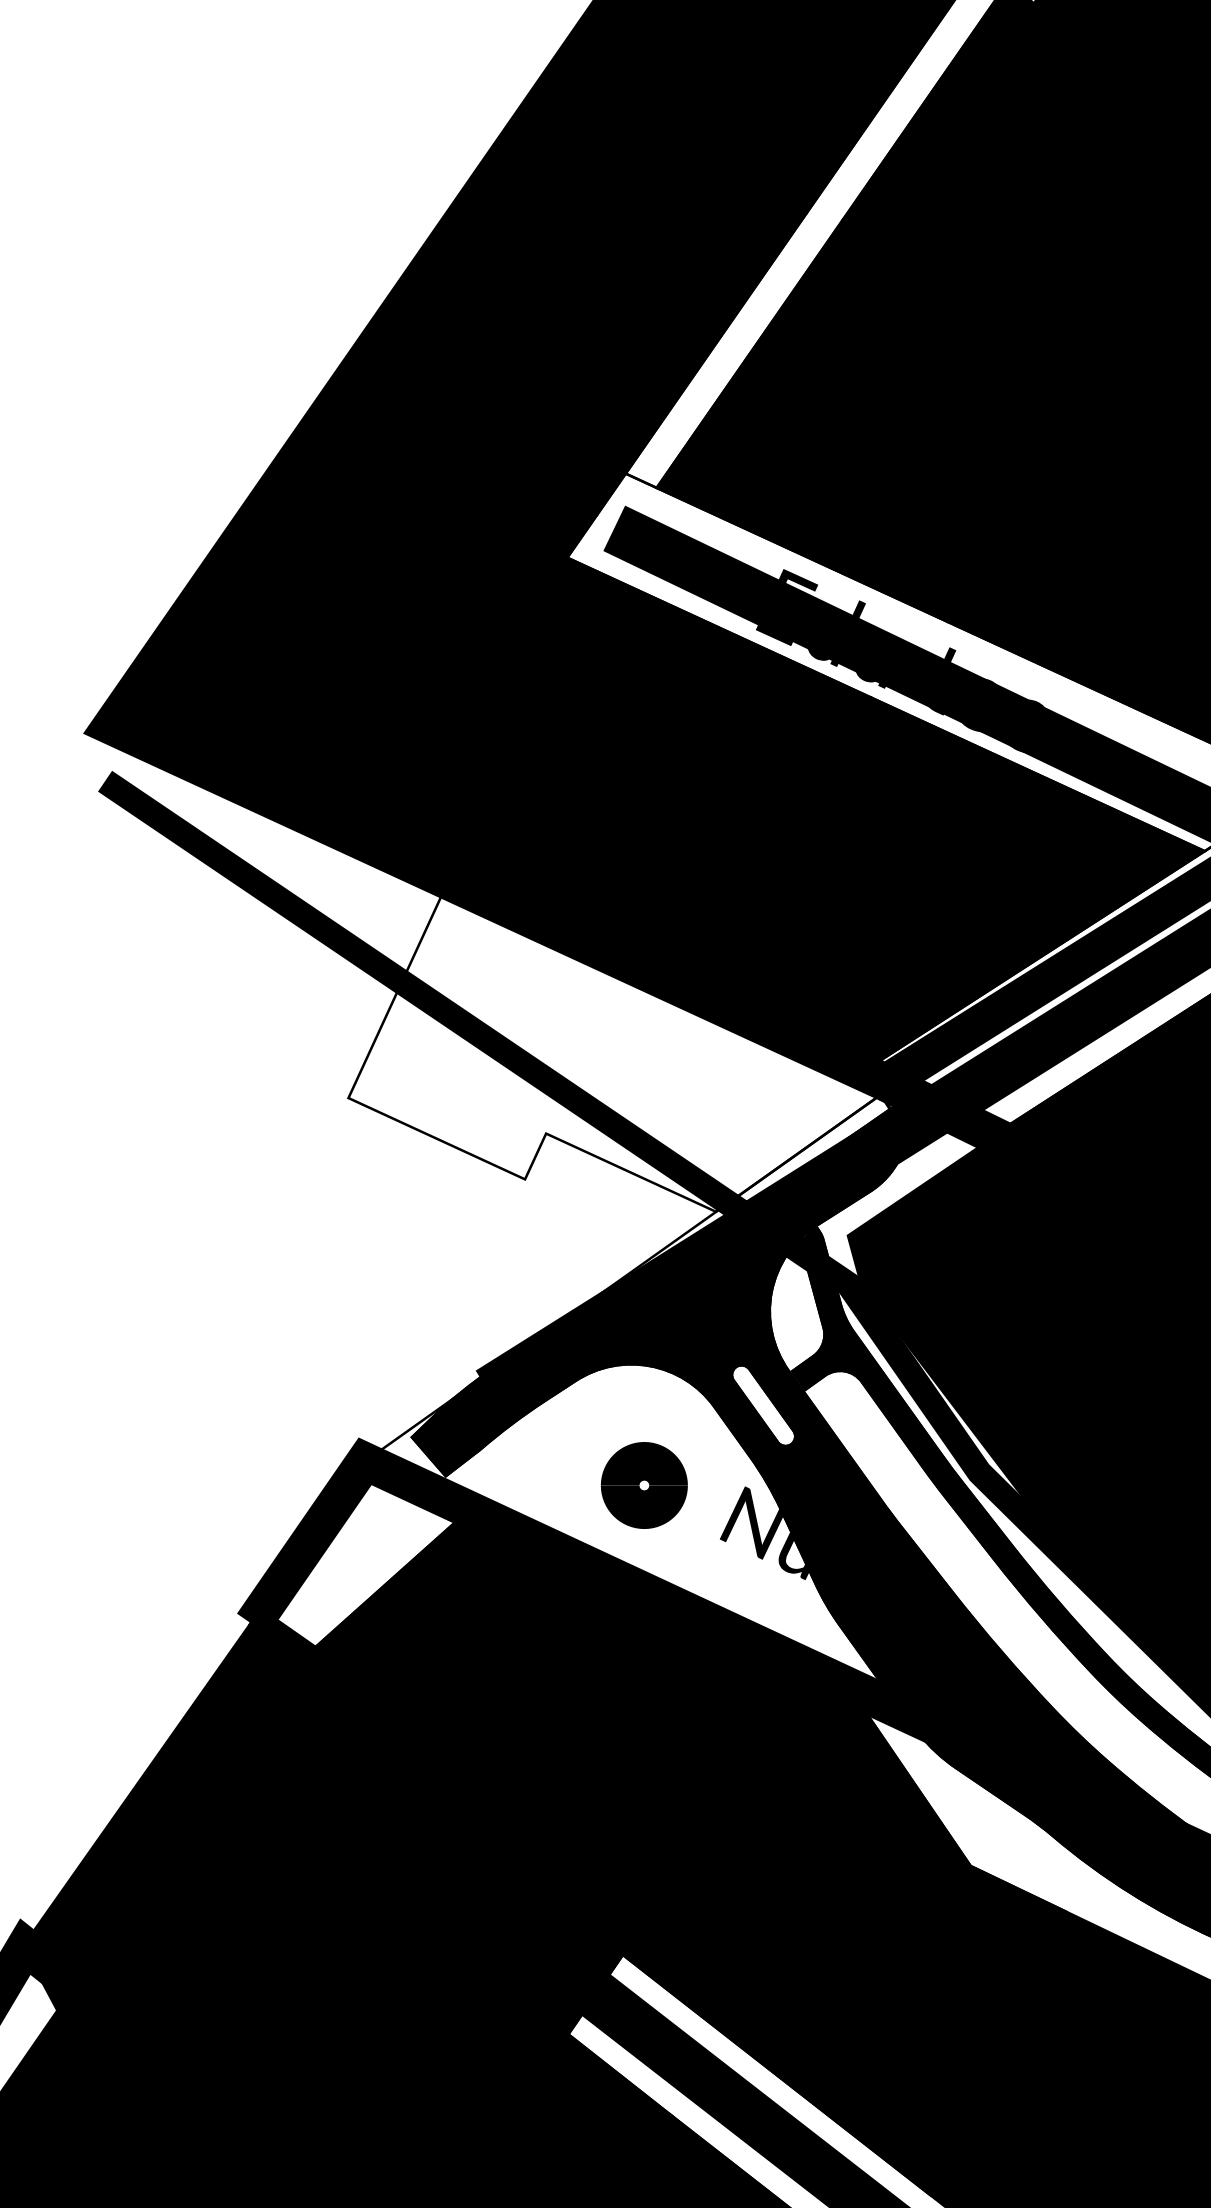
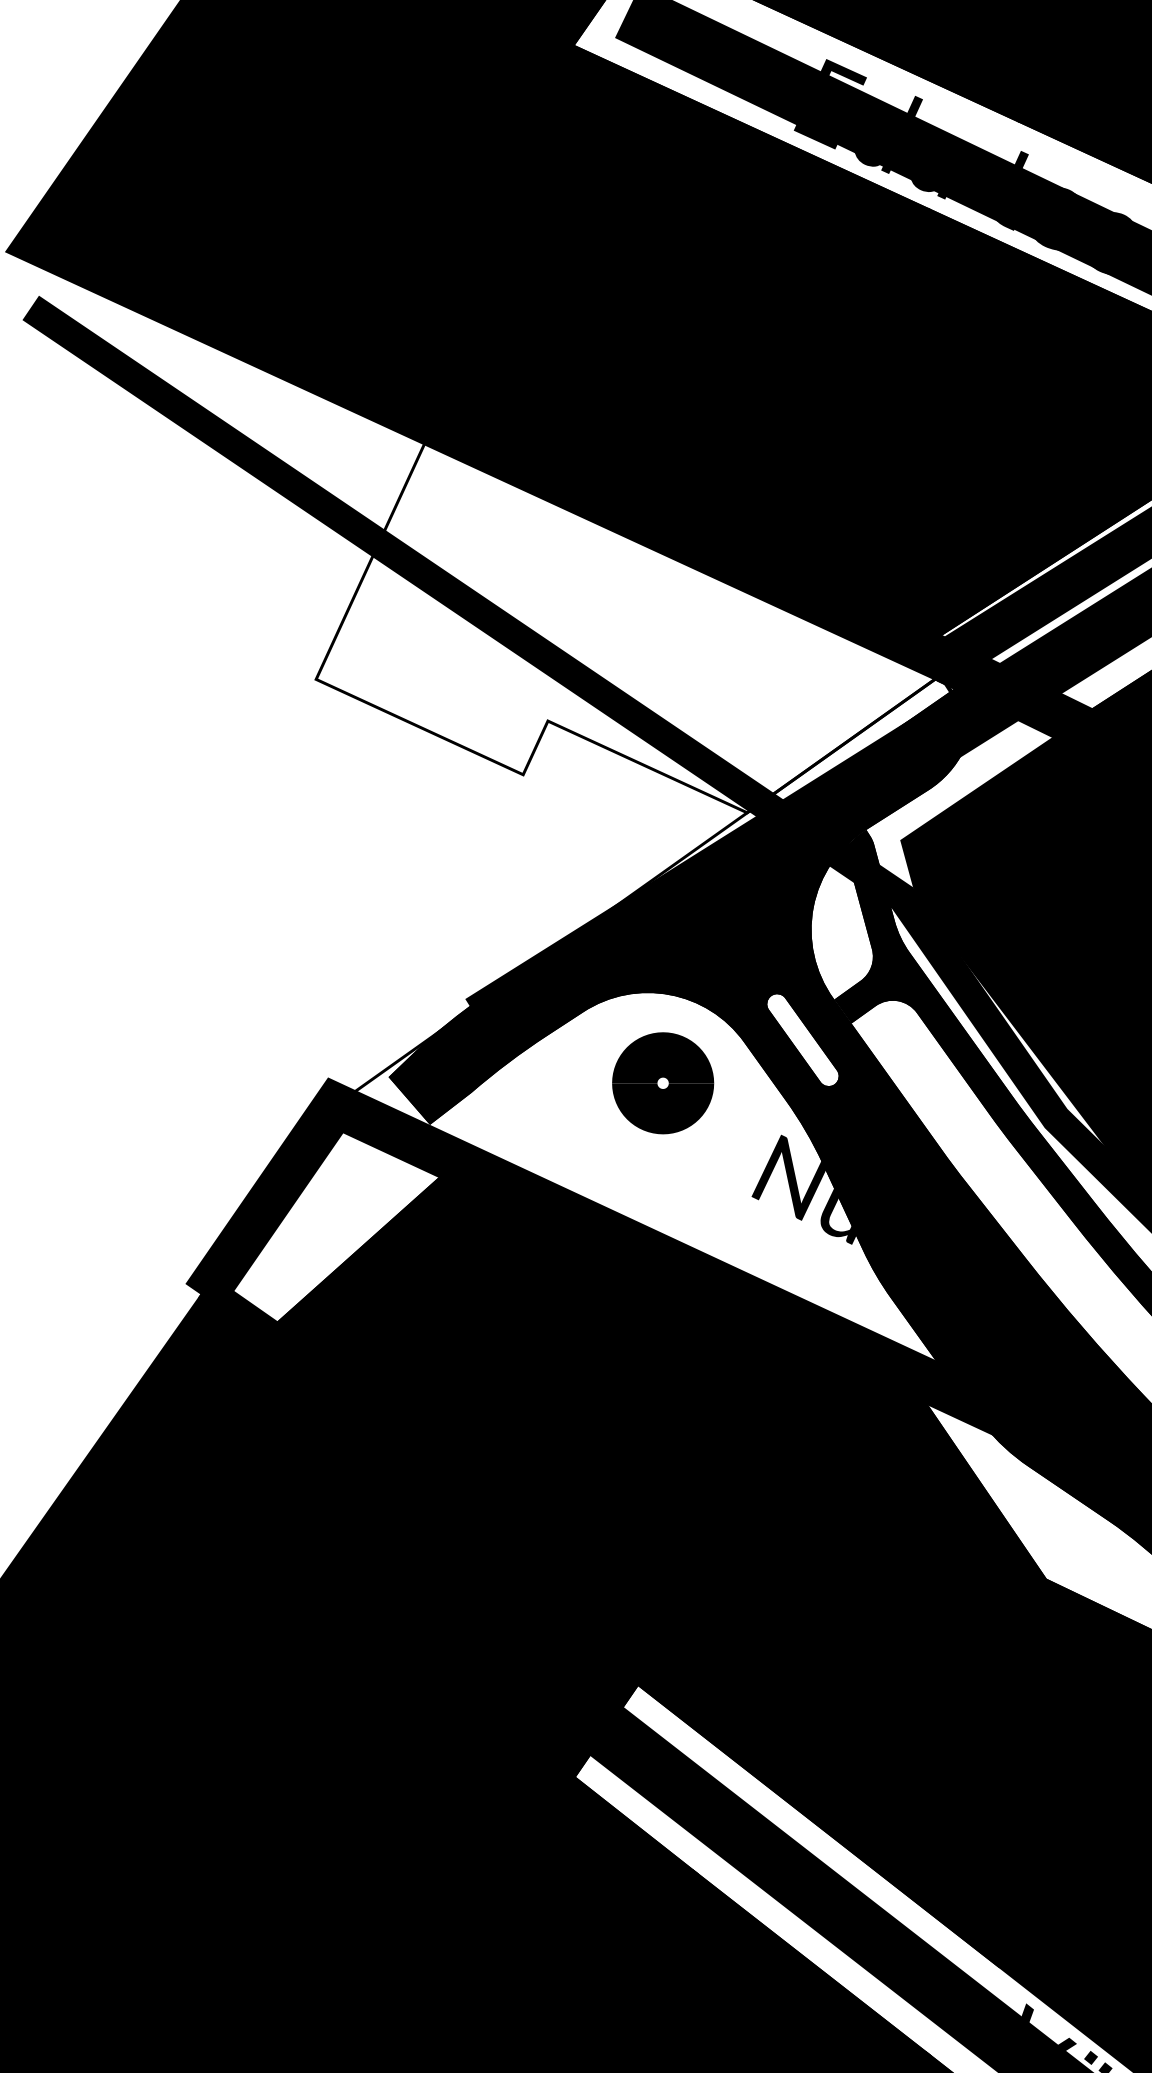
part: (643, 1485) -> (662, 1083), moved

